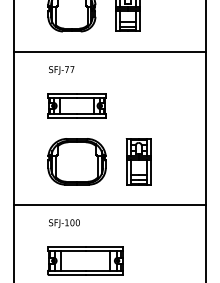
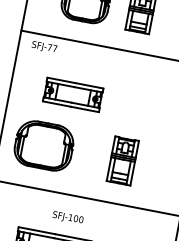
text: (61, 70) -> (44, 47), moved
part: (76, 161) -> (43, 145), moved
text: (64, 223) -> (68, 217), moved

